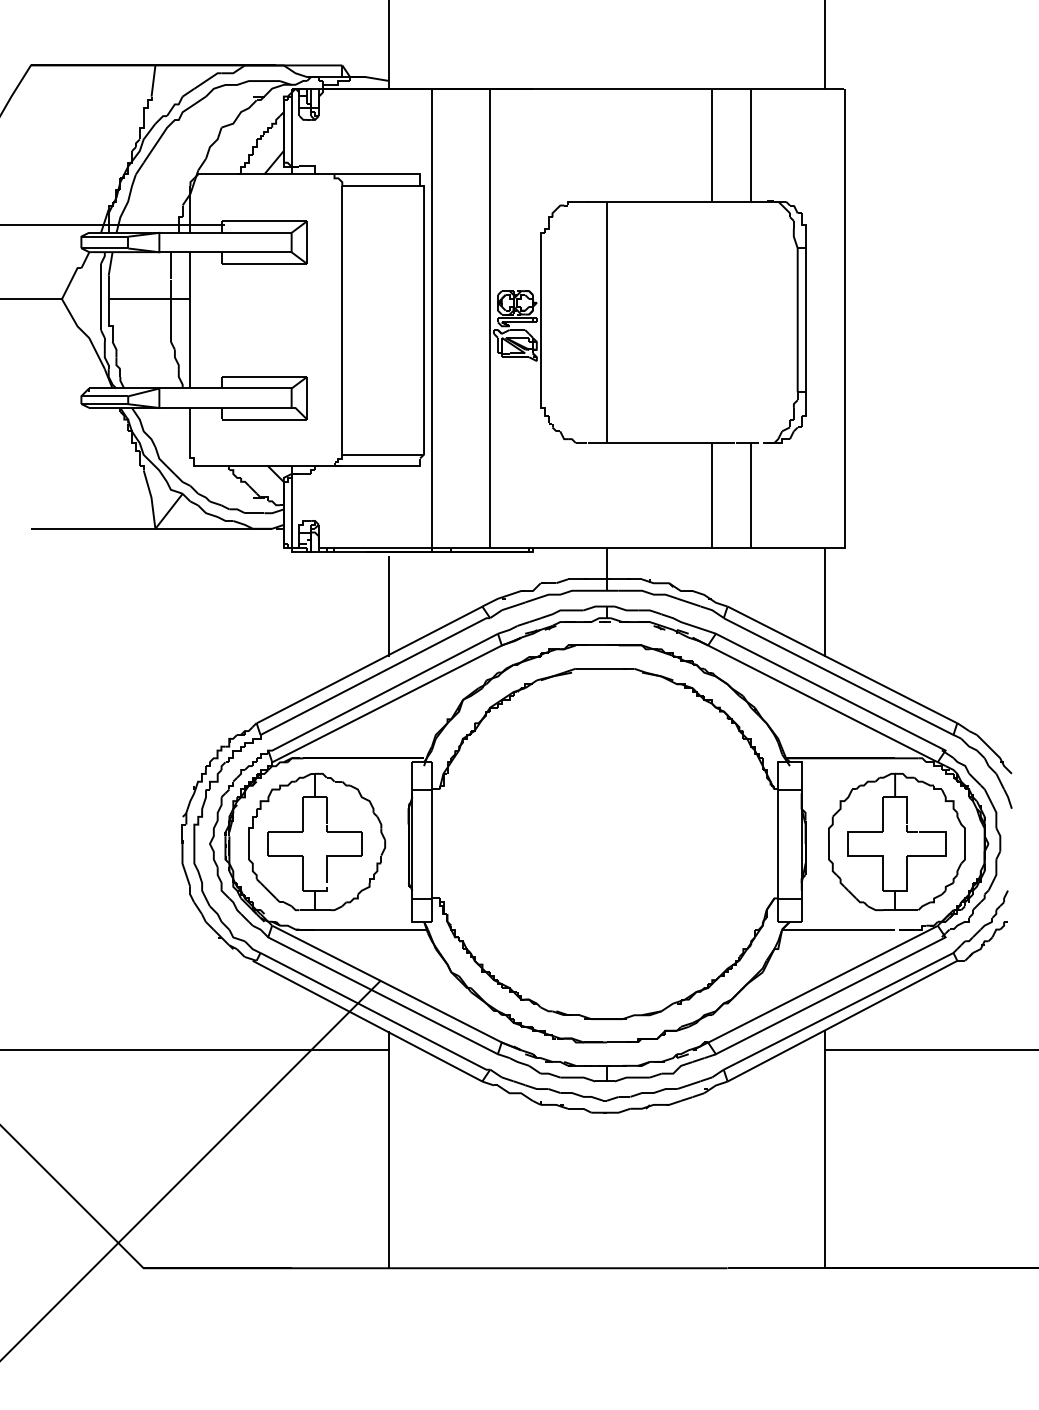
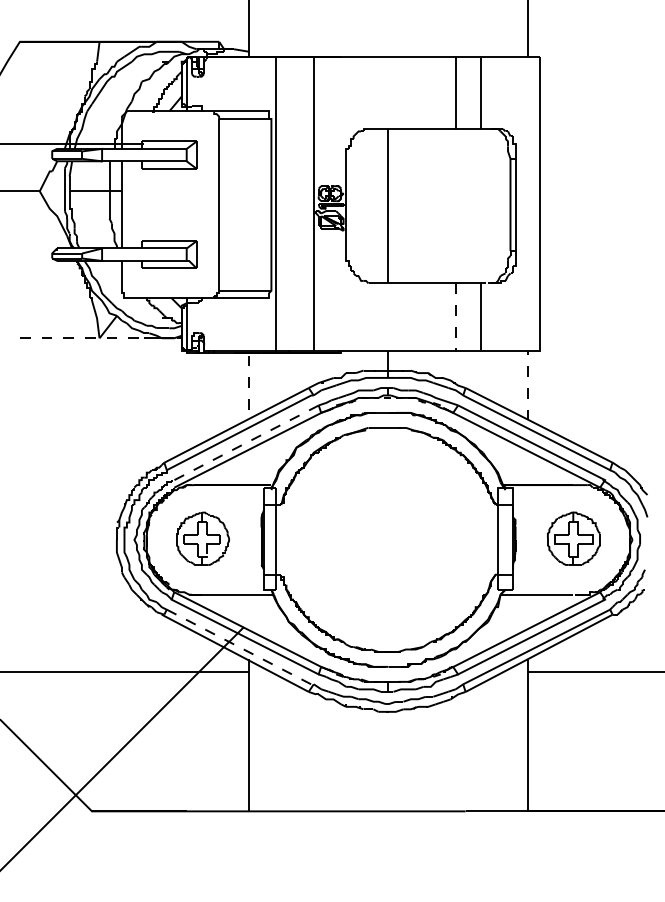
line: (711, 496) -> (455, 317), solid -> dashed
line: (128, 529) -> (82, 338), solid -> dashed
line: (825, 602) -> (528, 385), solid -> dashed
line: (389, 607) -> (249, 388), solid -> dashed
line: (375, 696) -> (240, 445), solid -> dashed
part: (316, 841) -> (202, 538), size x0.6
part: (896, 841) -> (573, 538), size x0.6
line: (377, 1013) -> (241, 648), solid -> dashed

